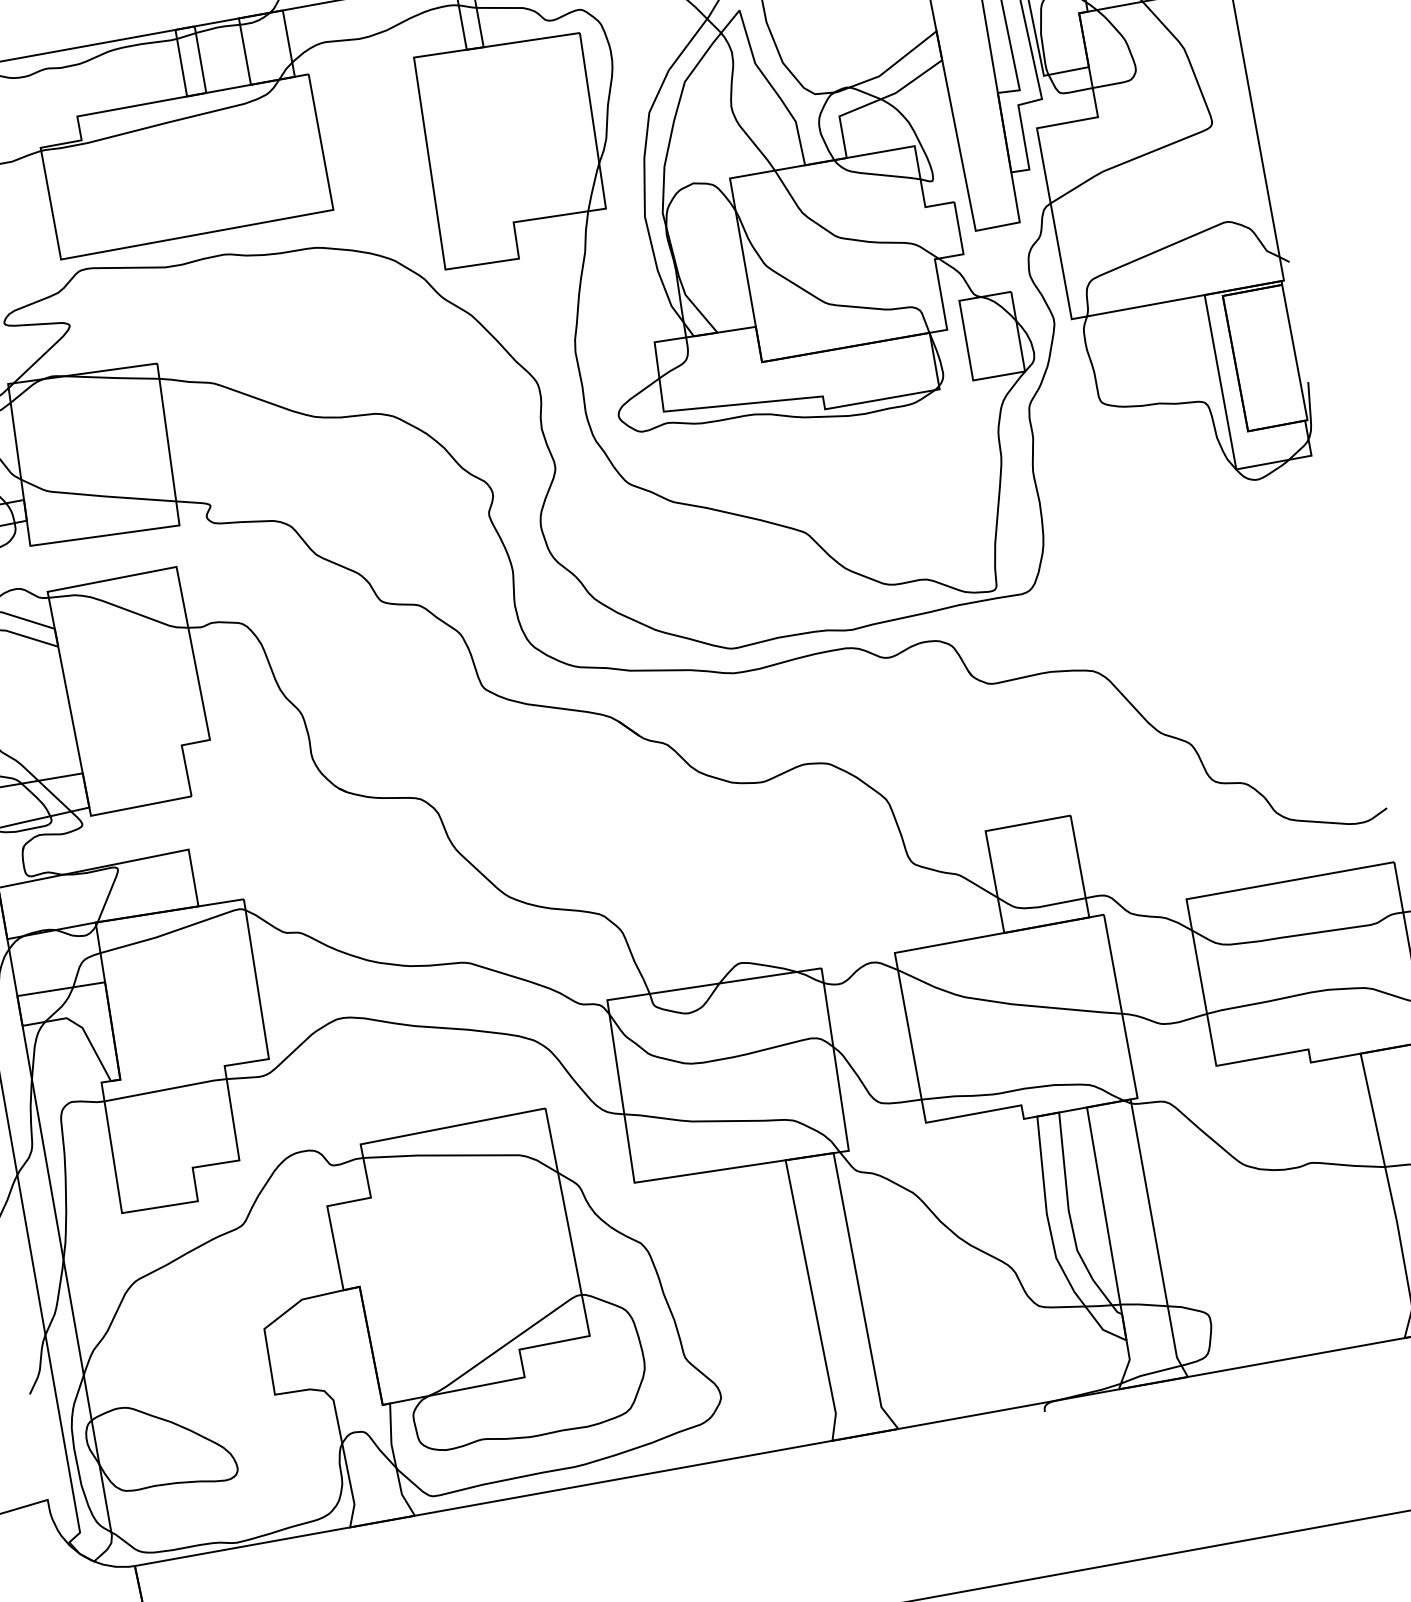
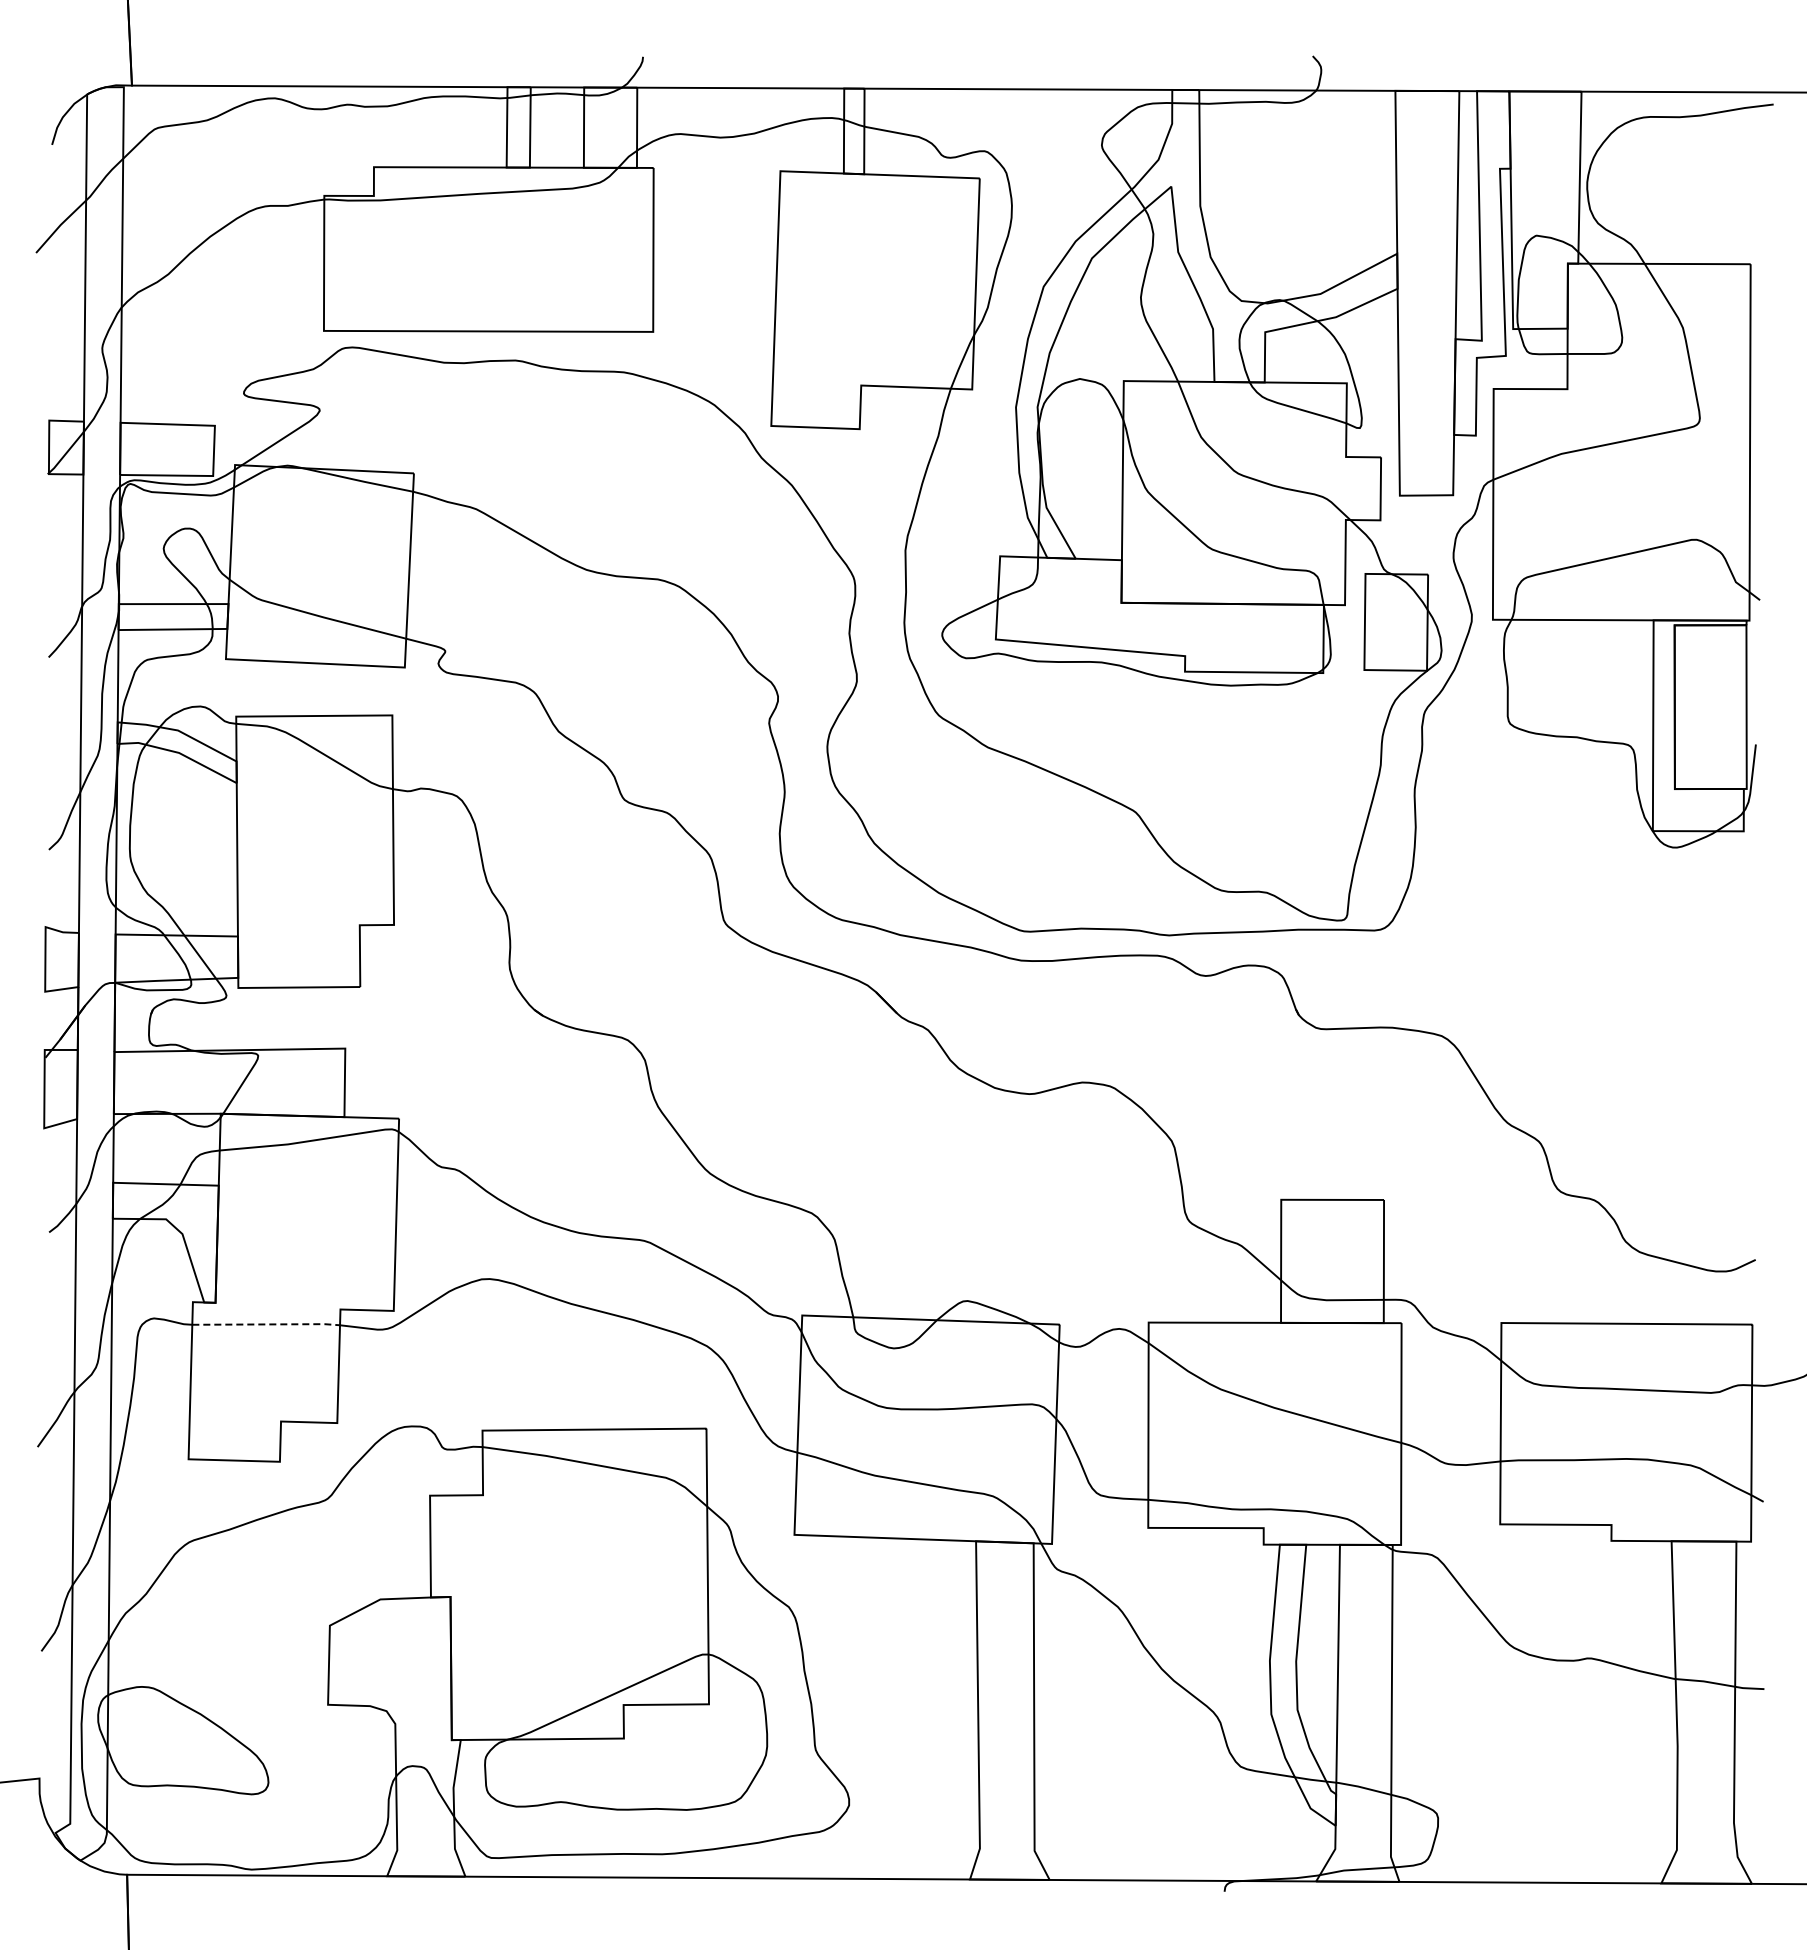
line: (165, 1089) -> (266, 1324), solid -> dashed

